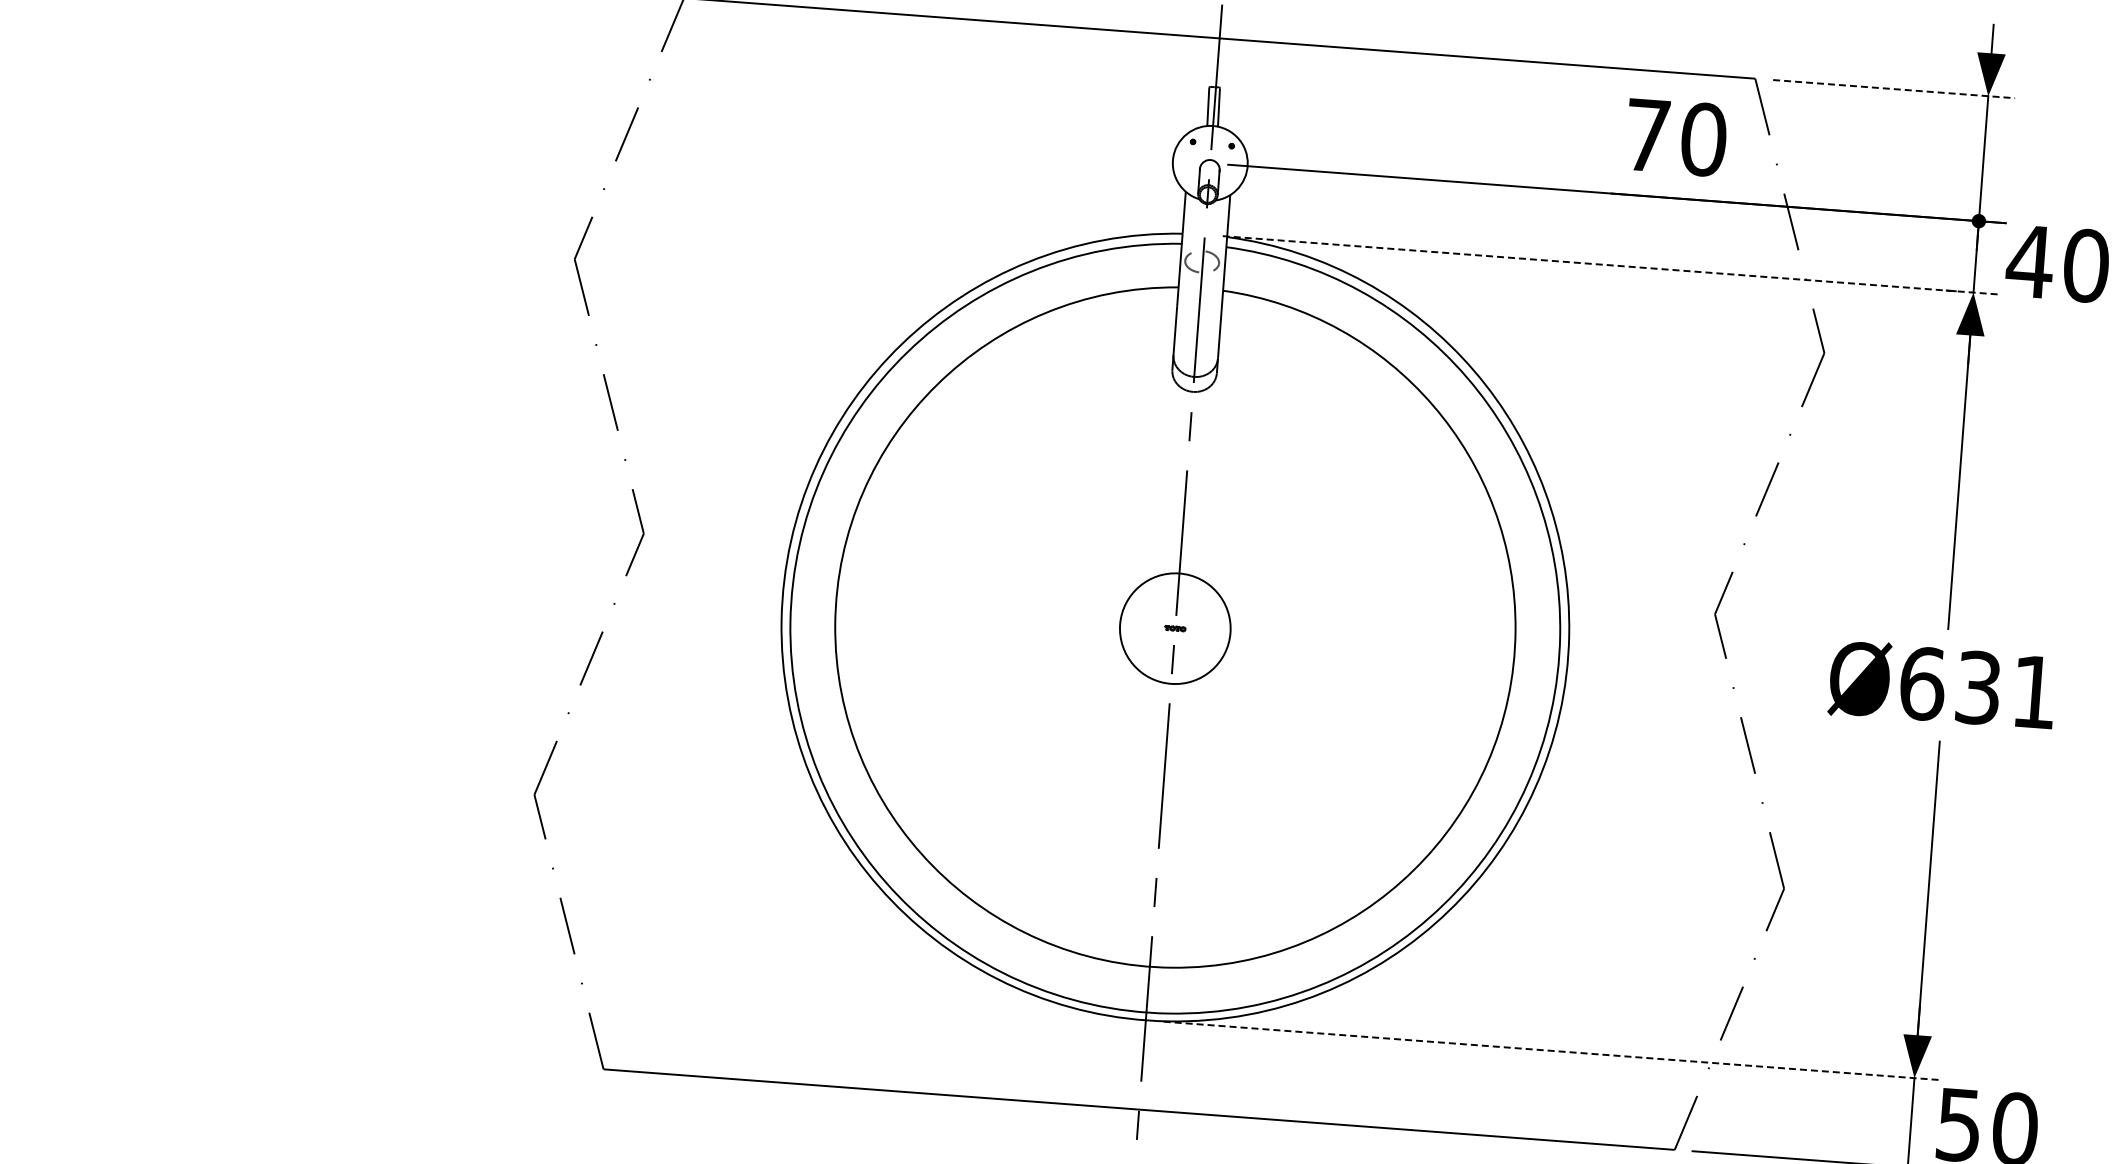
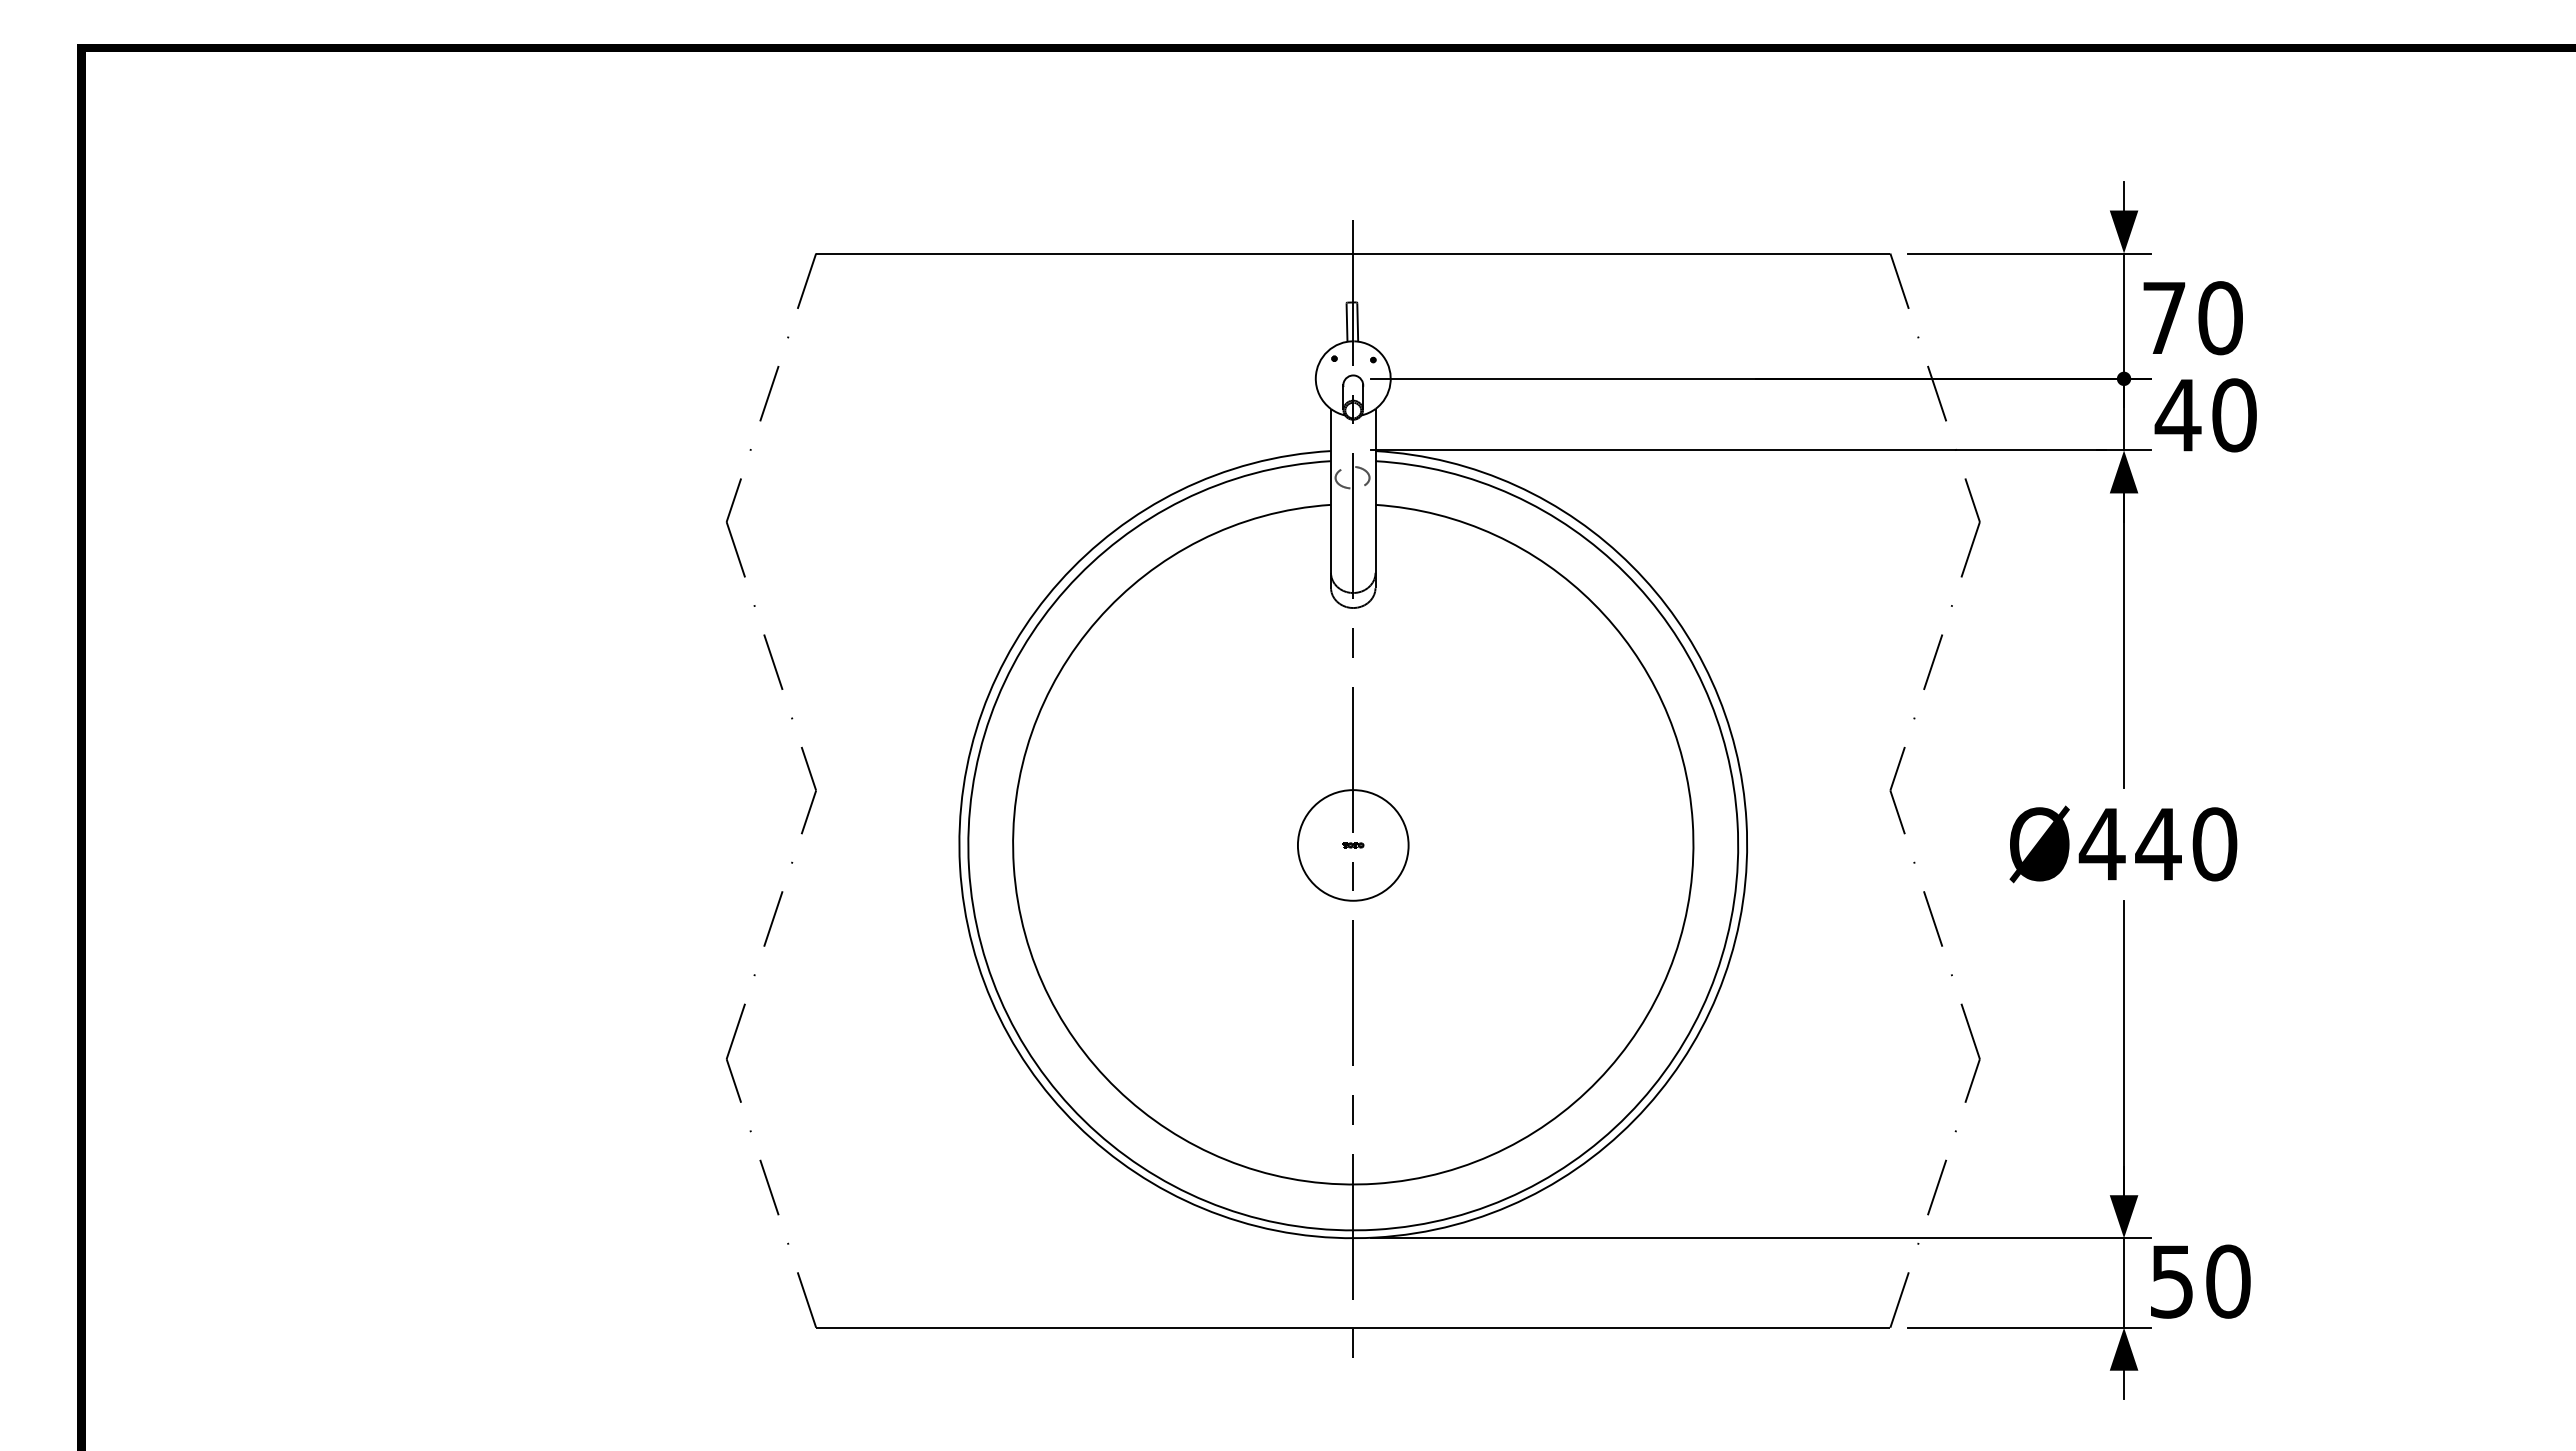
line: (1895, 89) -> (2030, 253), dashed -> solid
text: (1675, 137) -> (2192, 318), moved
line: (1612, 265) -> (1761, 450), dashed -> solid
text: (1977, 688) -> (2157, 844), Ø631 -> Ø440
line: (1552, 1051) -> (1761, 1238), dashed -> solid

